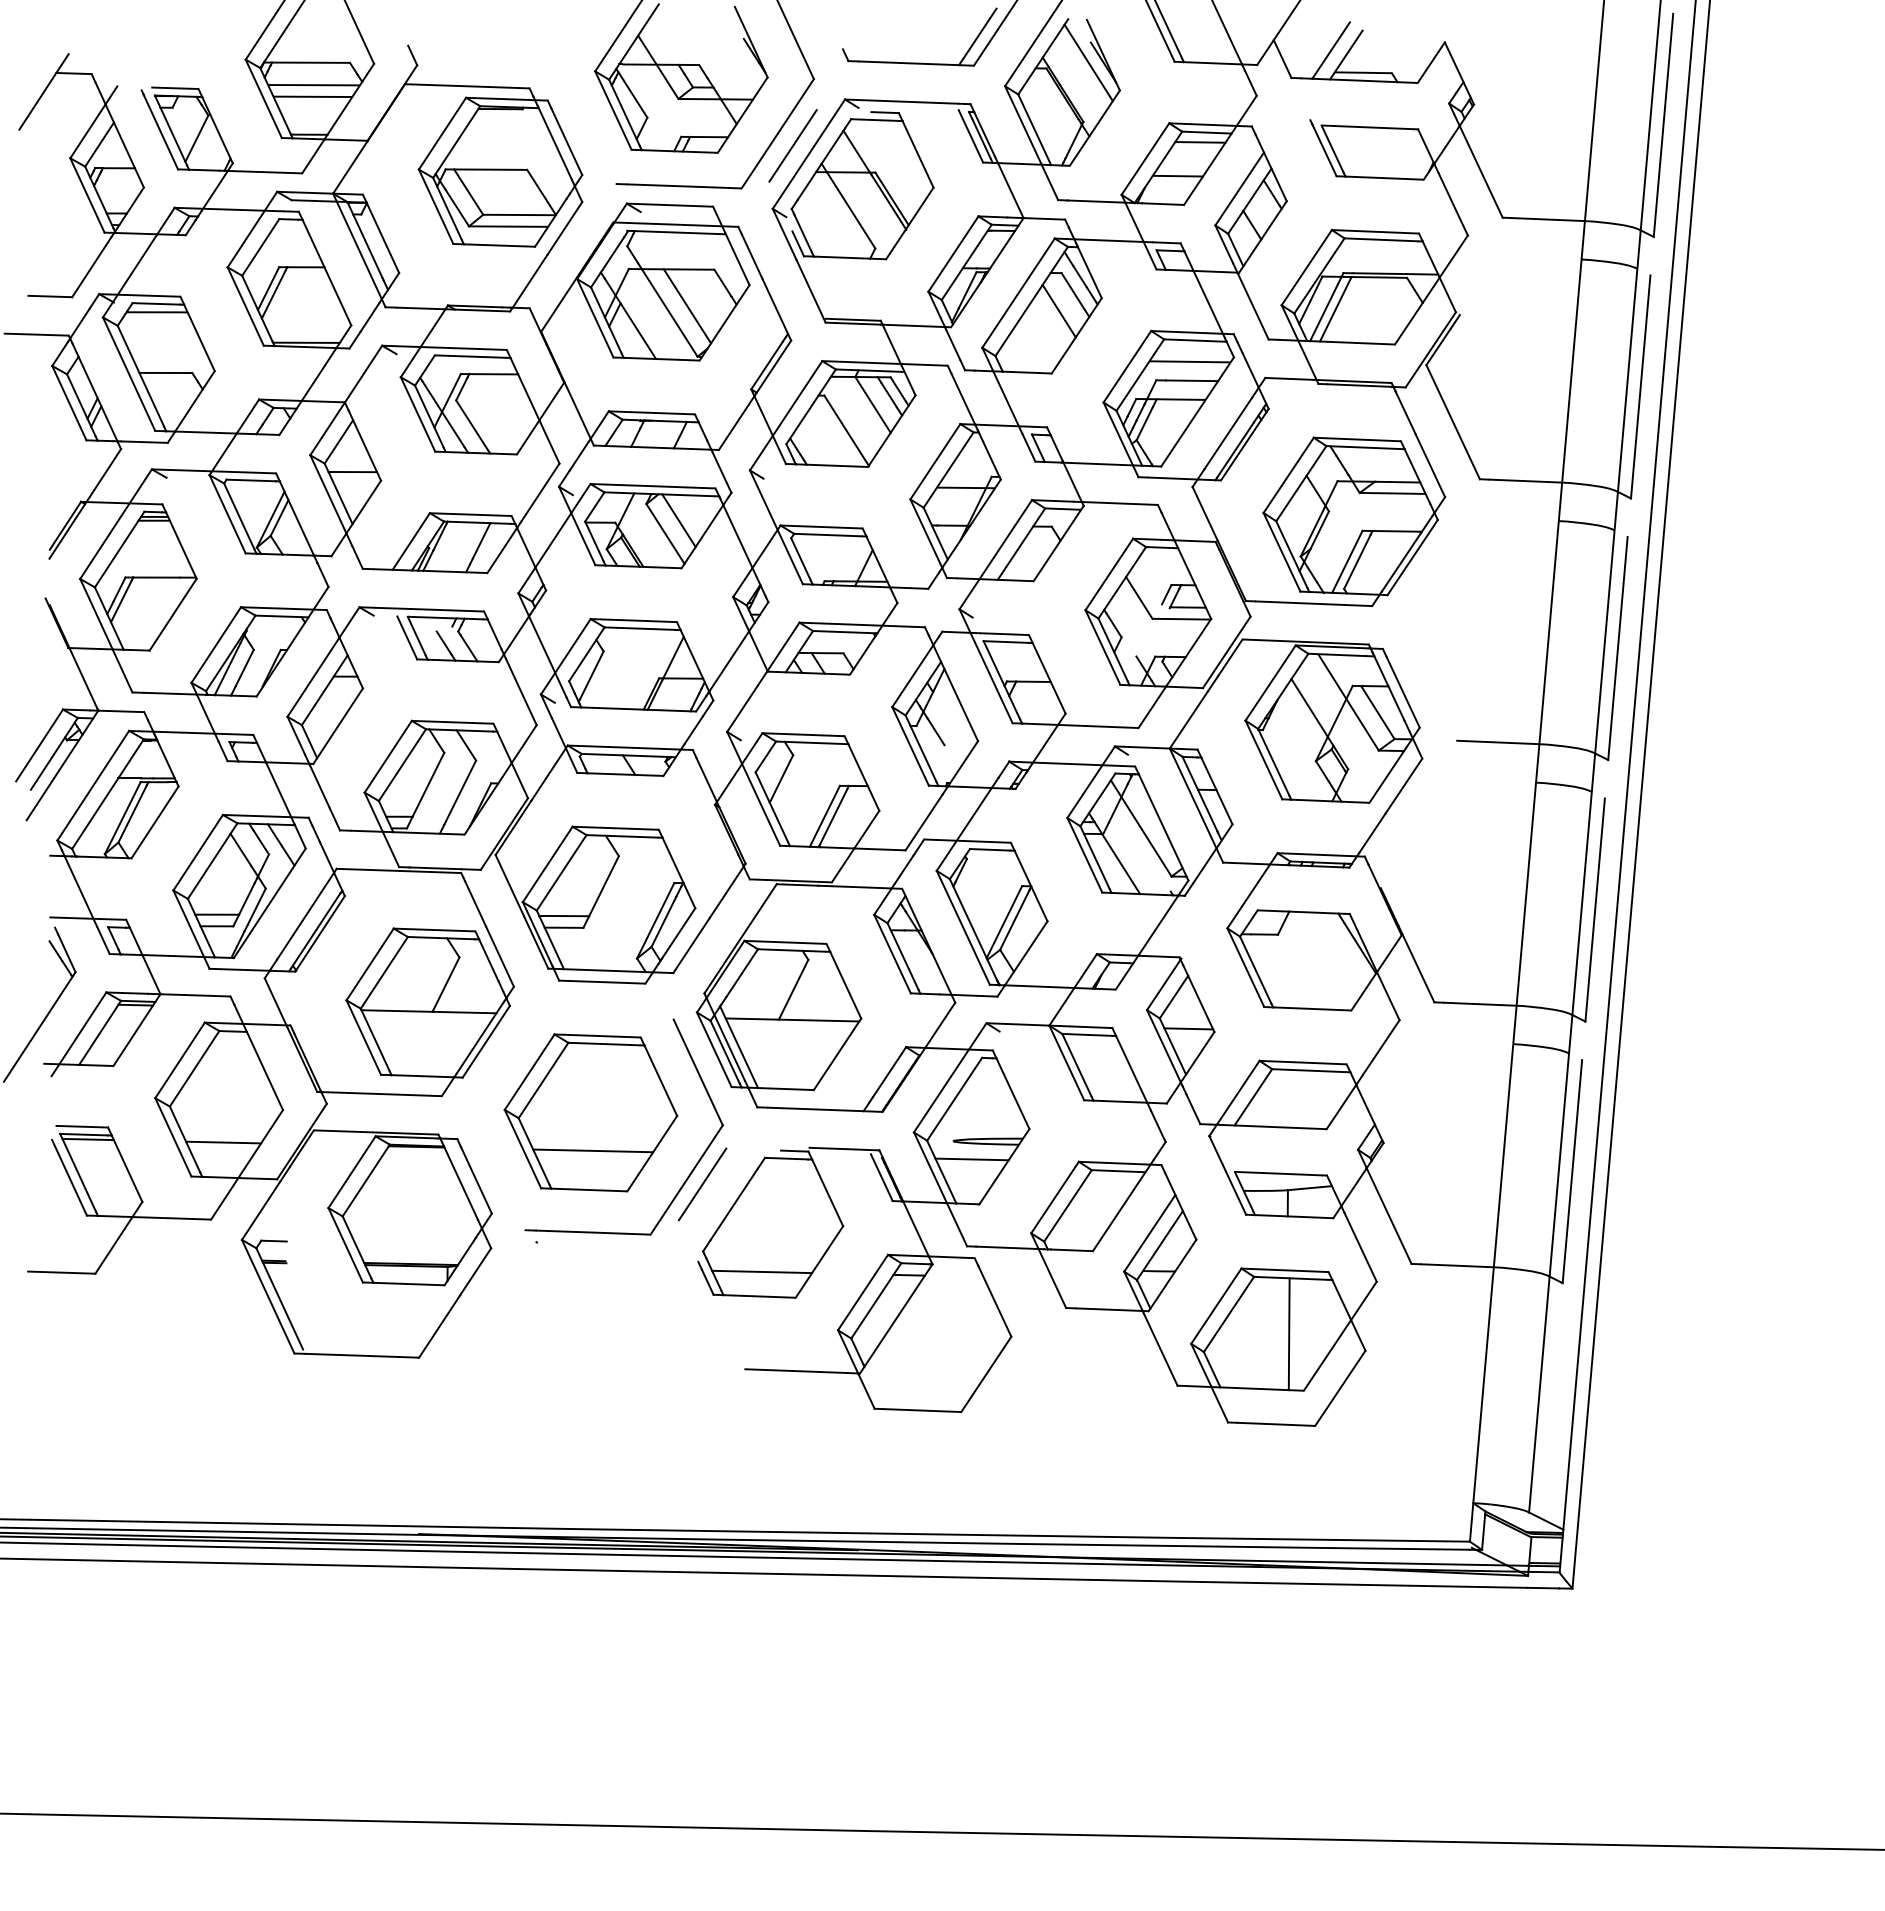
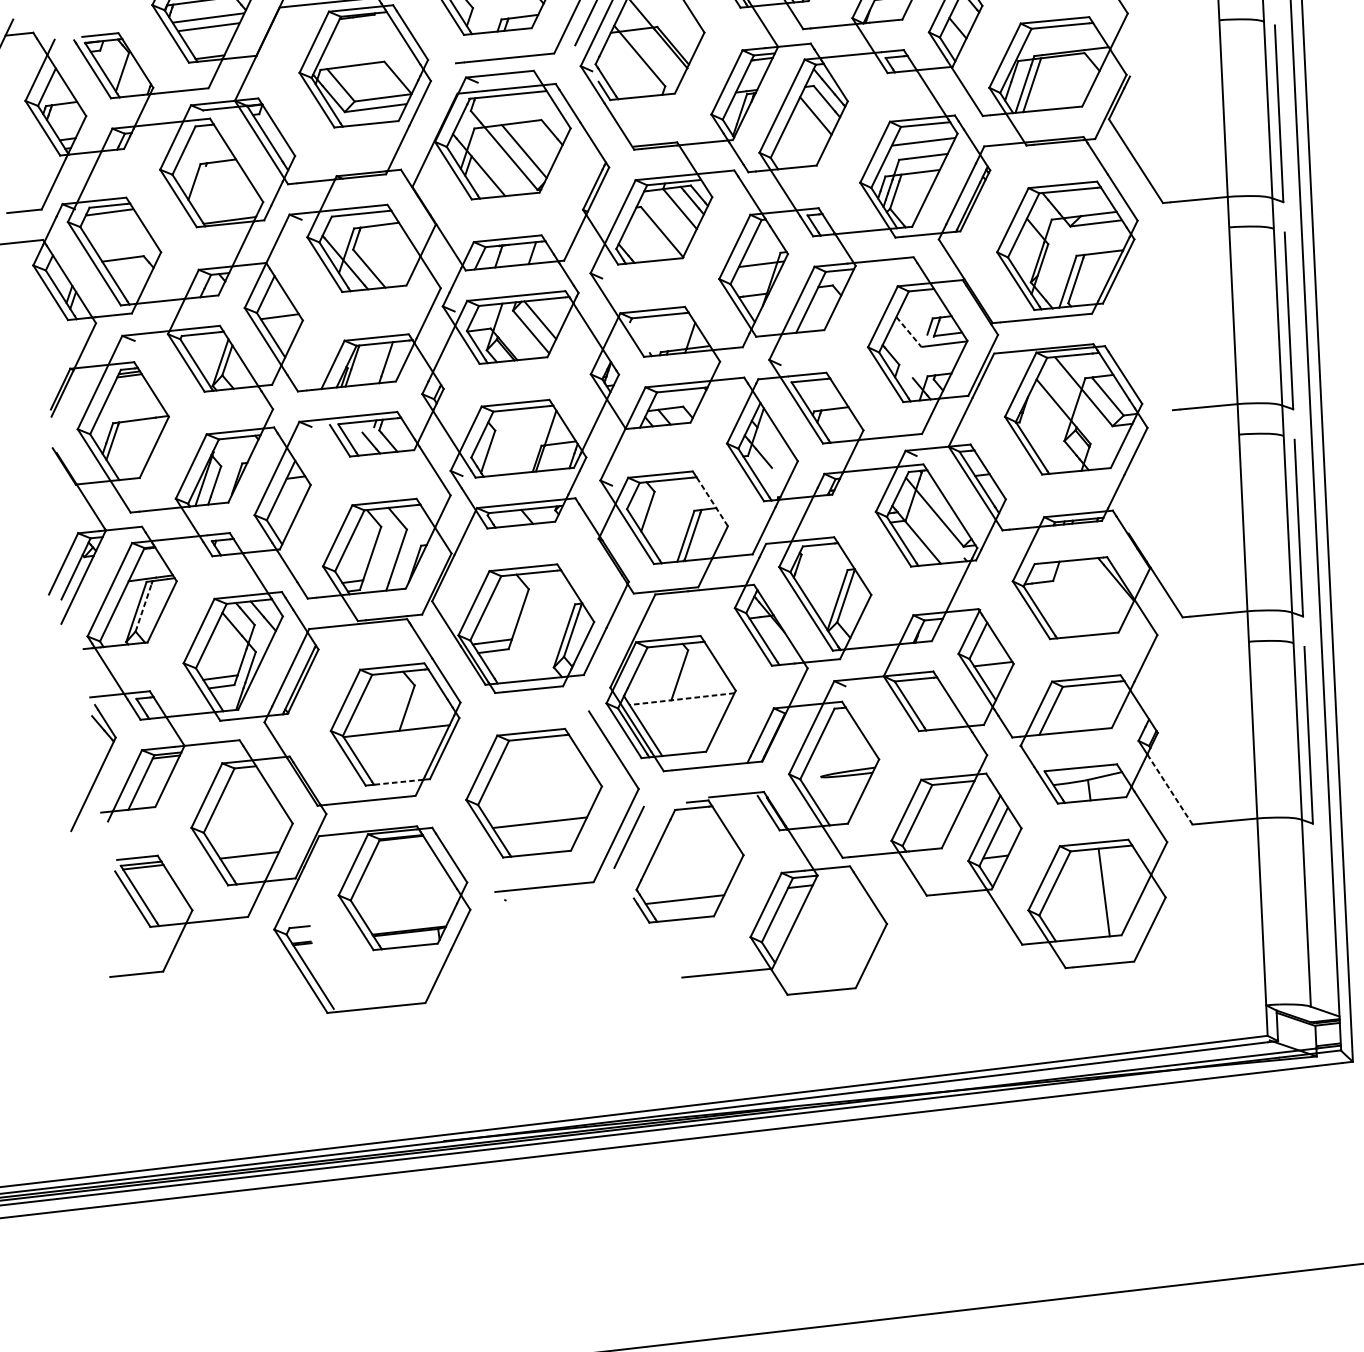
line: (273, 294) -> (198, 186), removed
line: (800, 559) -> (639, 337), removed
line: (1139, 597) -> (909, 331), solid -> dashed
line: (863, 777) -> (712, 501), solid -> dashed
line: (132, 813) -> (143, 607), solid -> dashed
line: (792, 1019) -> (682, 698), solid -> dashed
line: (422, 1076) -> (398, 782), solid -> dashed
line: (971, 1159) -> (836, 789), removed
line: (1389, 1216) -> (1170, 789), solid -> dashed

